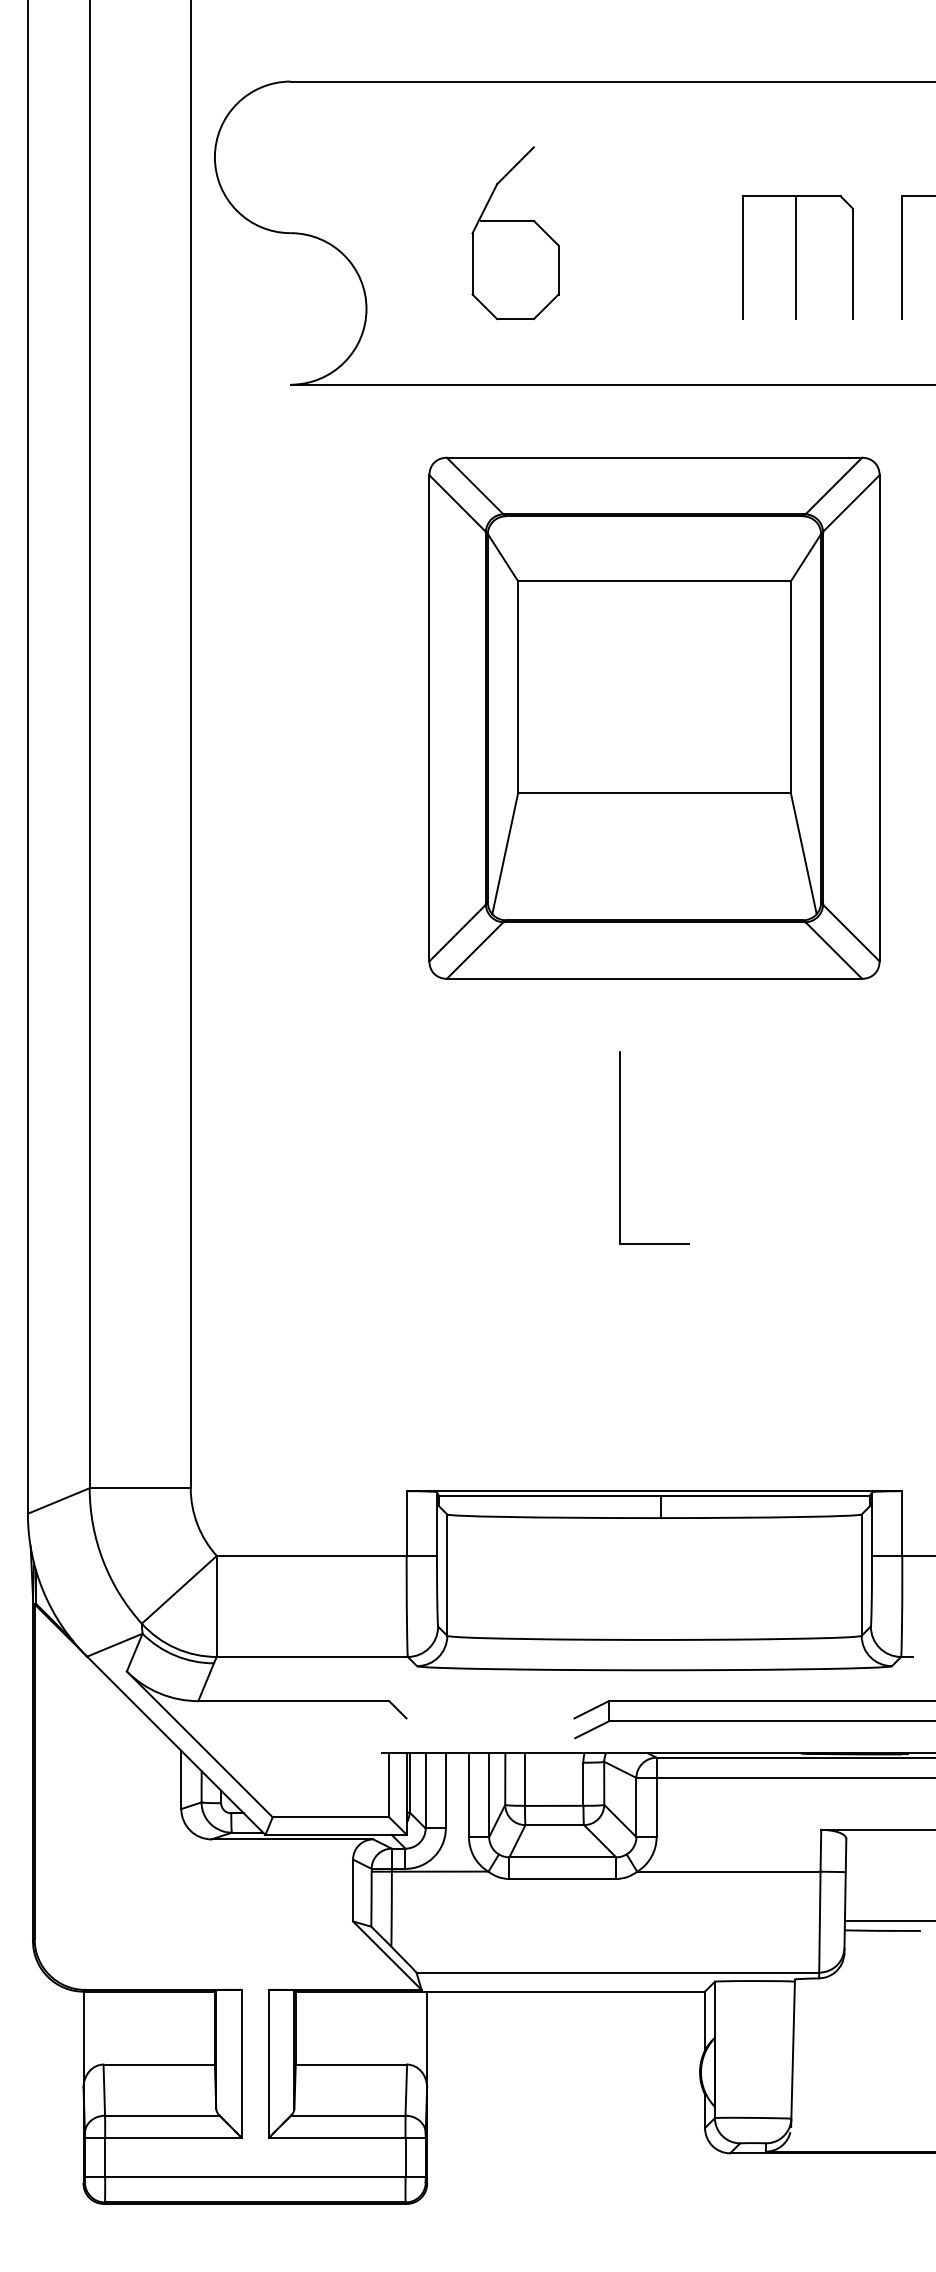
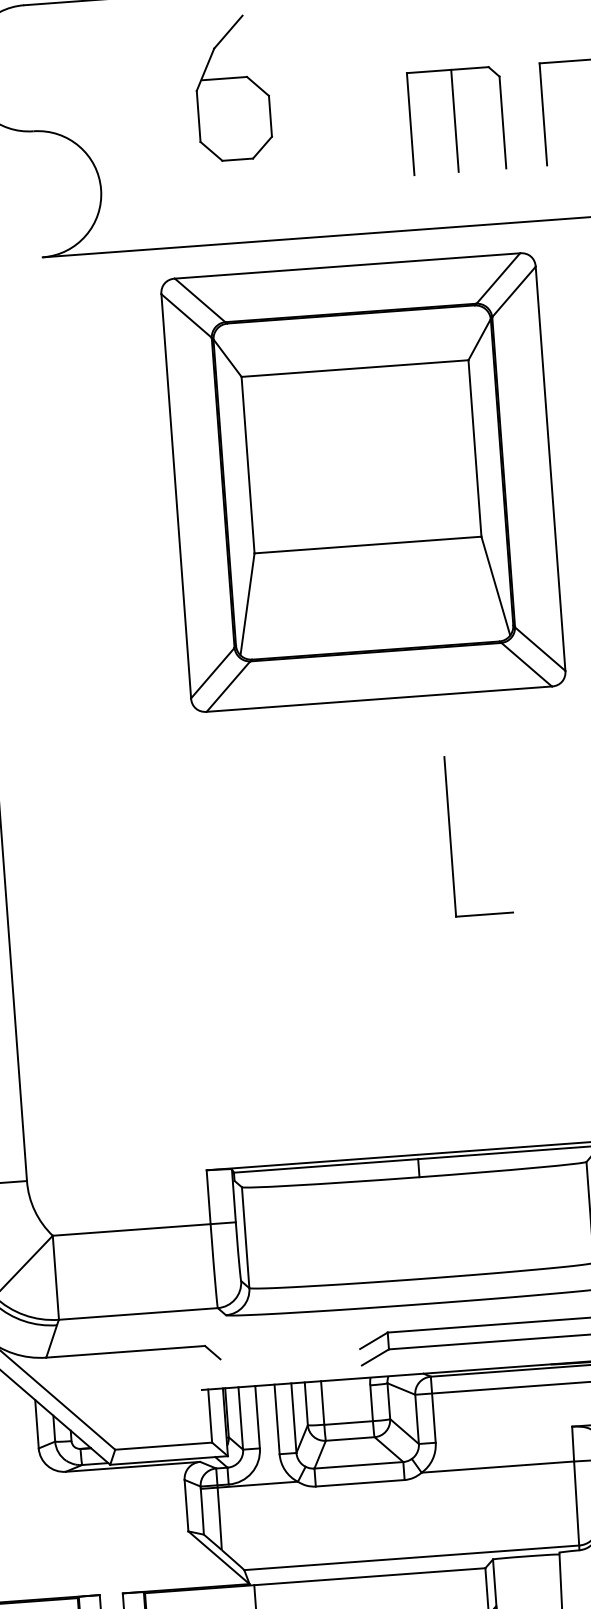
part: (515, 233) -> (232, 88), moved
part: (654, 717) -> (363, 481), moved
part: (620, 1147) -> (450, 836), moved

